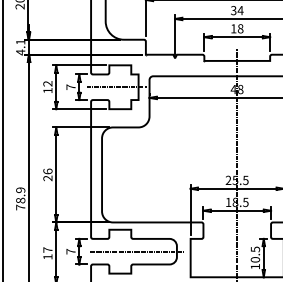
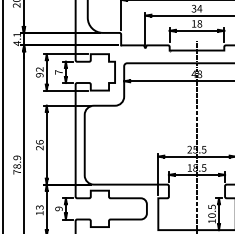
line: (116, 87) -> (96, 72), removed
text: (47, 90) -> (39, 75), 12 -> 92
text: (47, 249) -> (39, 207), 17 -> 13
text: (70, 251) -> (58, 208), 7 -> 9
line: (137, 251) -> (114, 208), removed

